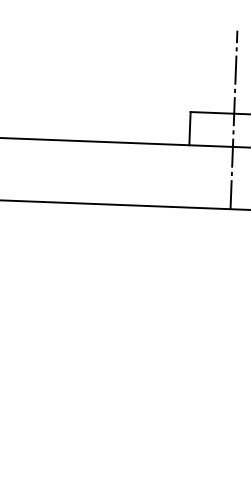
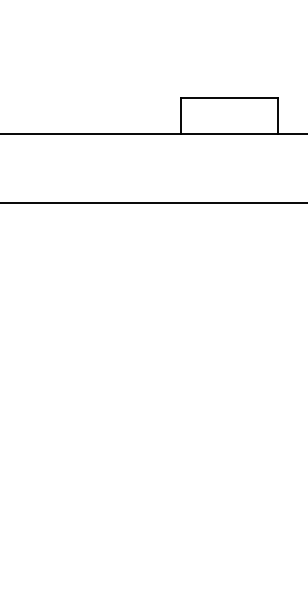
line: (234, 119) -> (229, 104), removed

